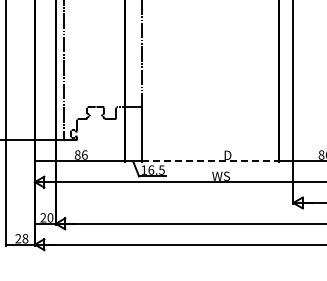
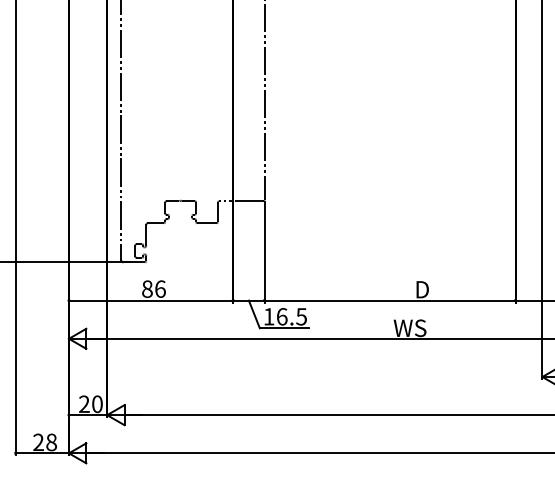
line: (210, 161) -> (390, 300), dashed -> solid

